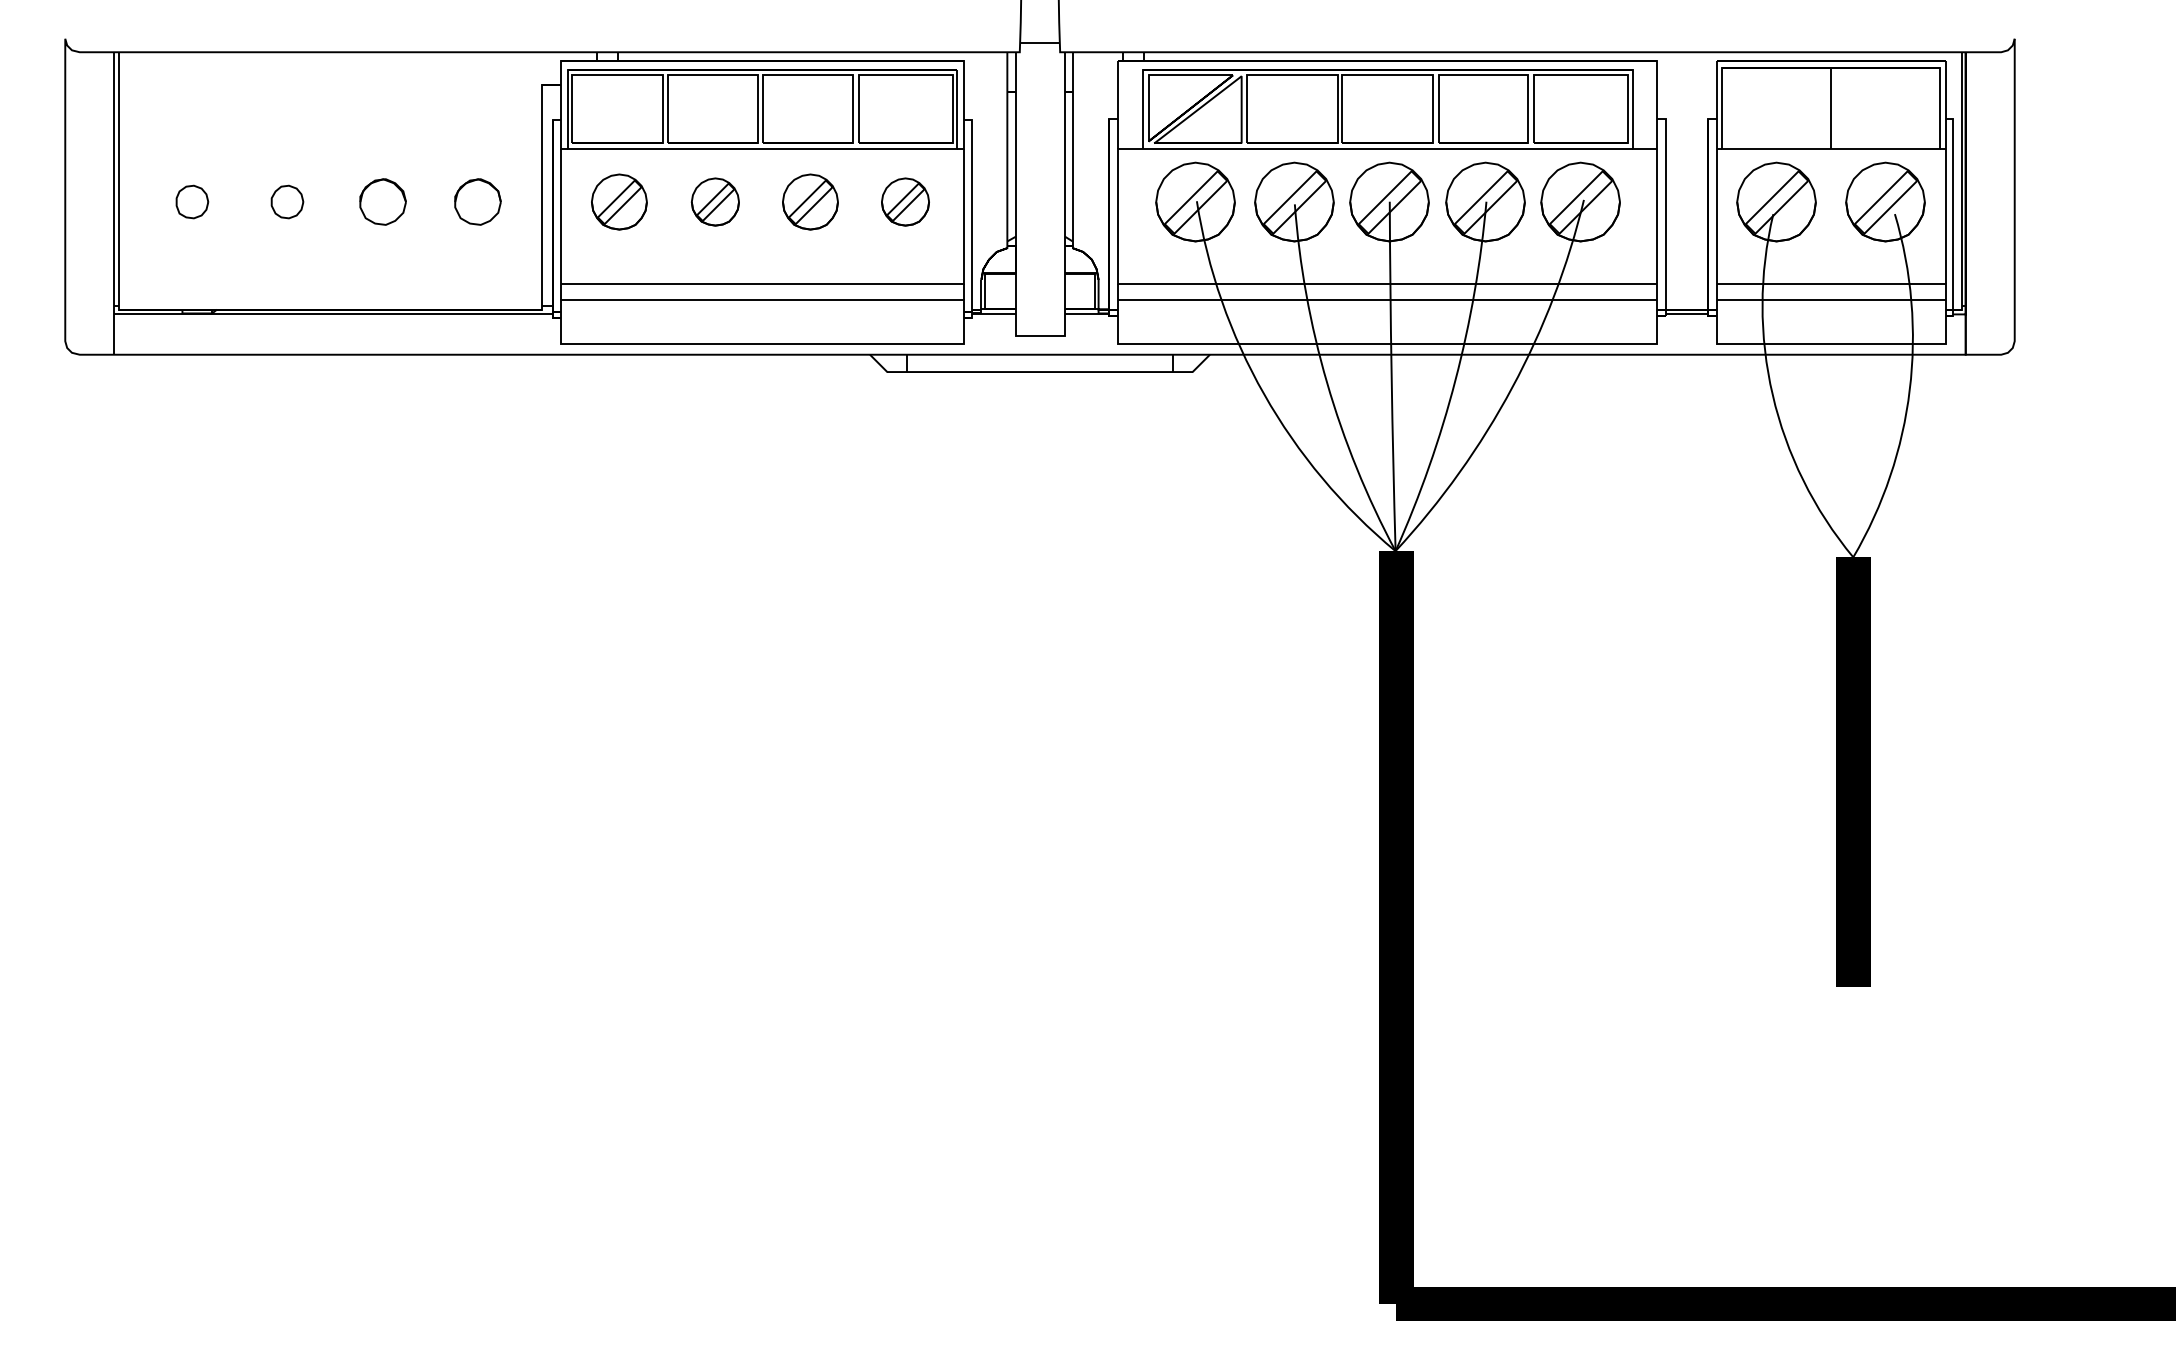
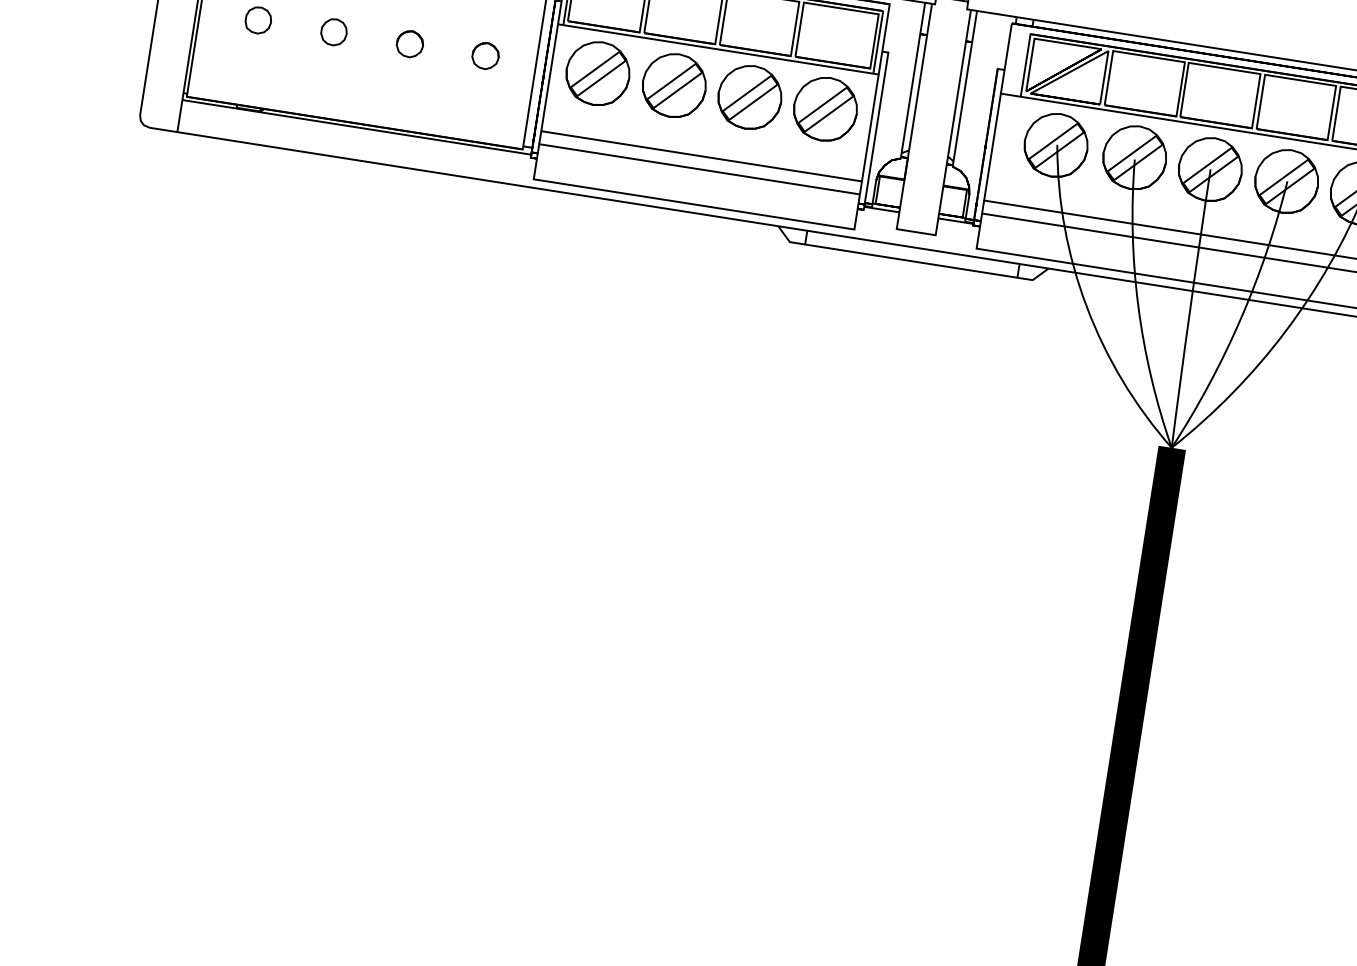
part: (382, 201) -> (409, 43), size x0.71
part: (478, 201) -> (486, 55), size x0.71
part: (619, 201) -> (598, 73), size x1.43
part: (715, 201) -> (674, 85), size x1.67
part: (810, 201) -> (750, 96), size x1.43
part: (905, 201) -> (825, 108), size x1.67

